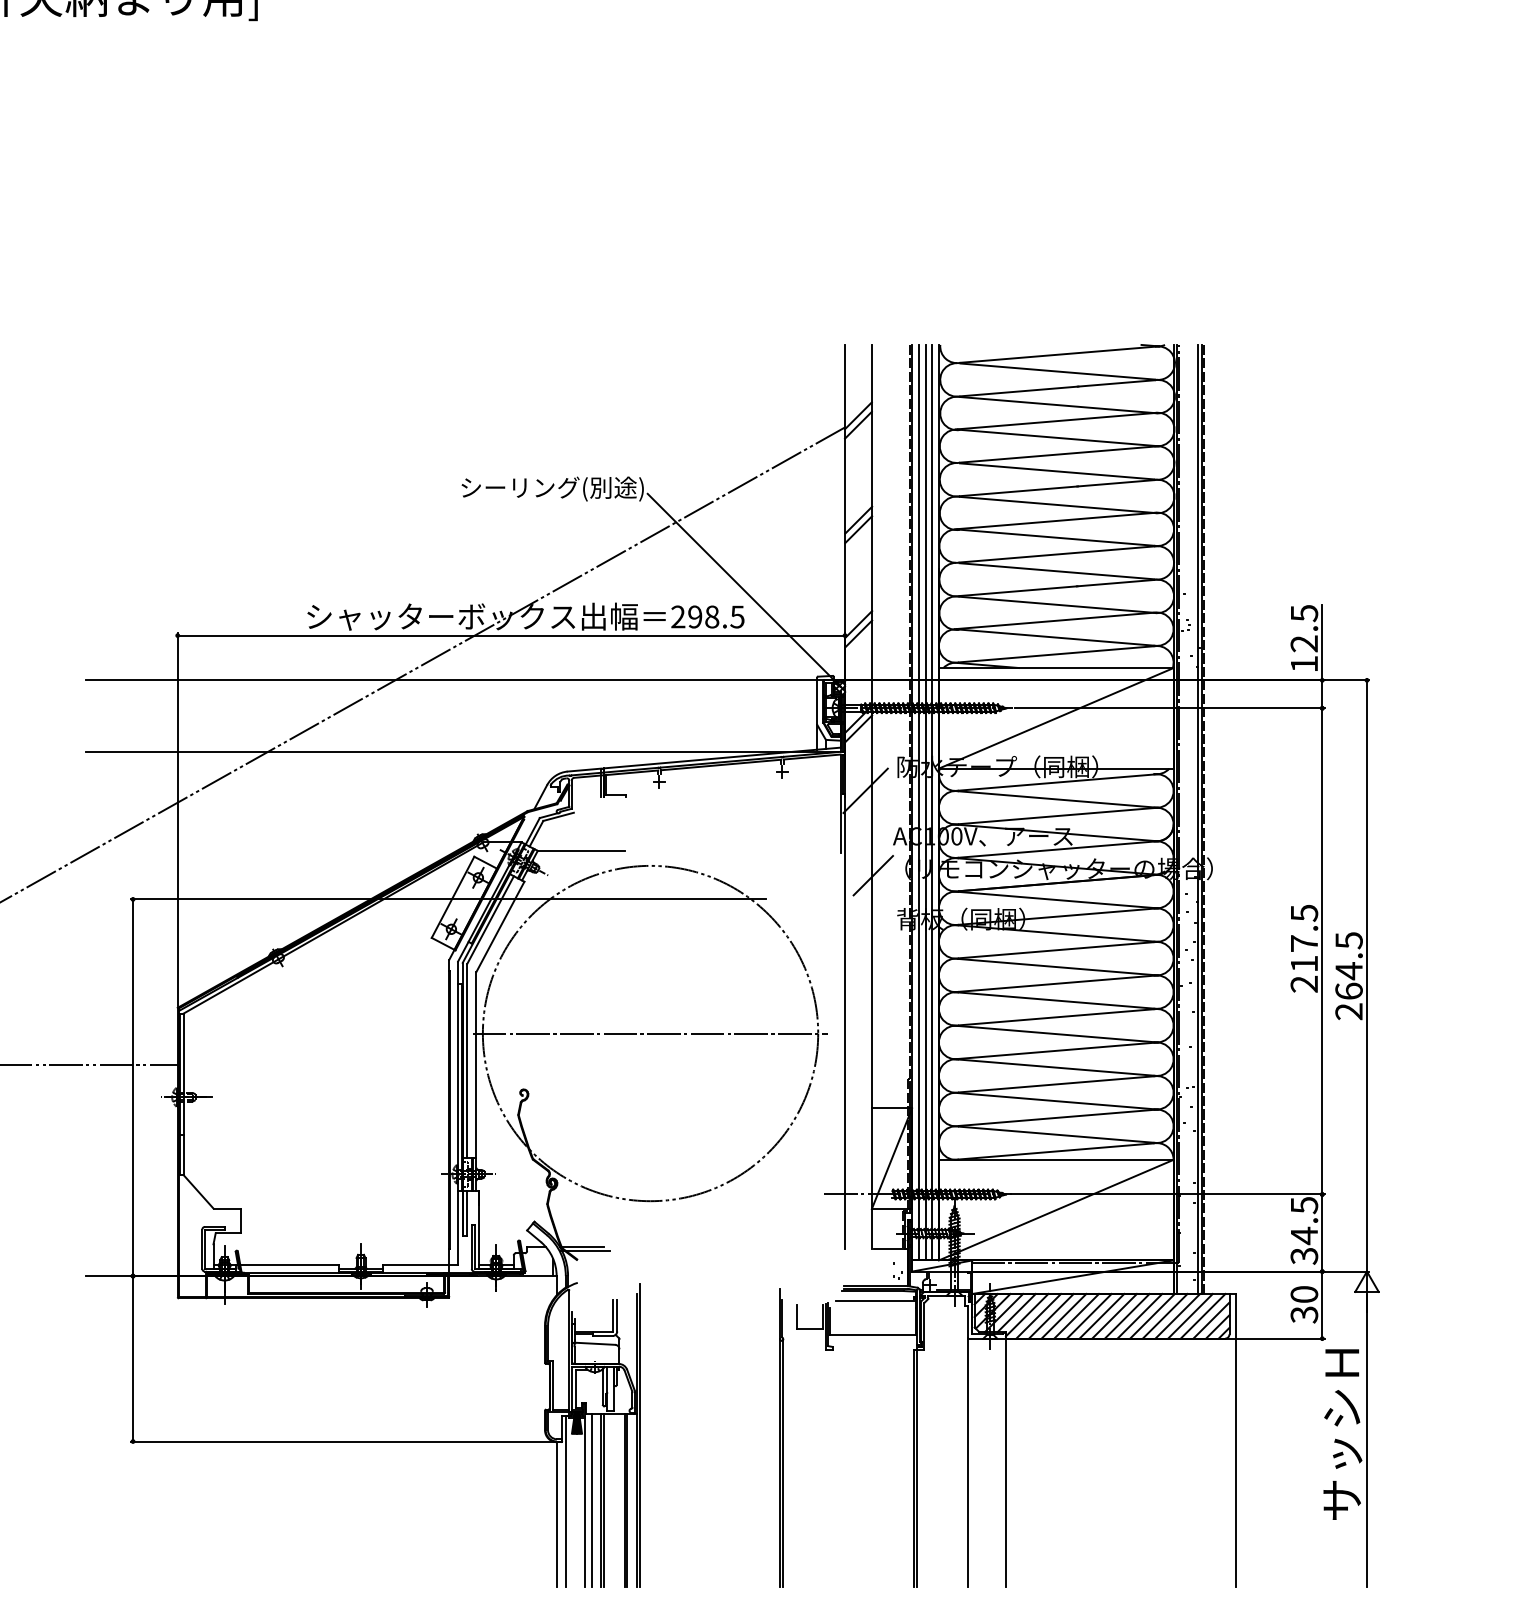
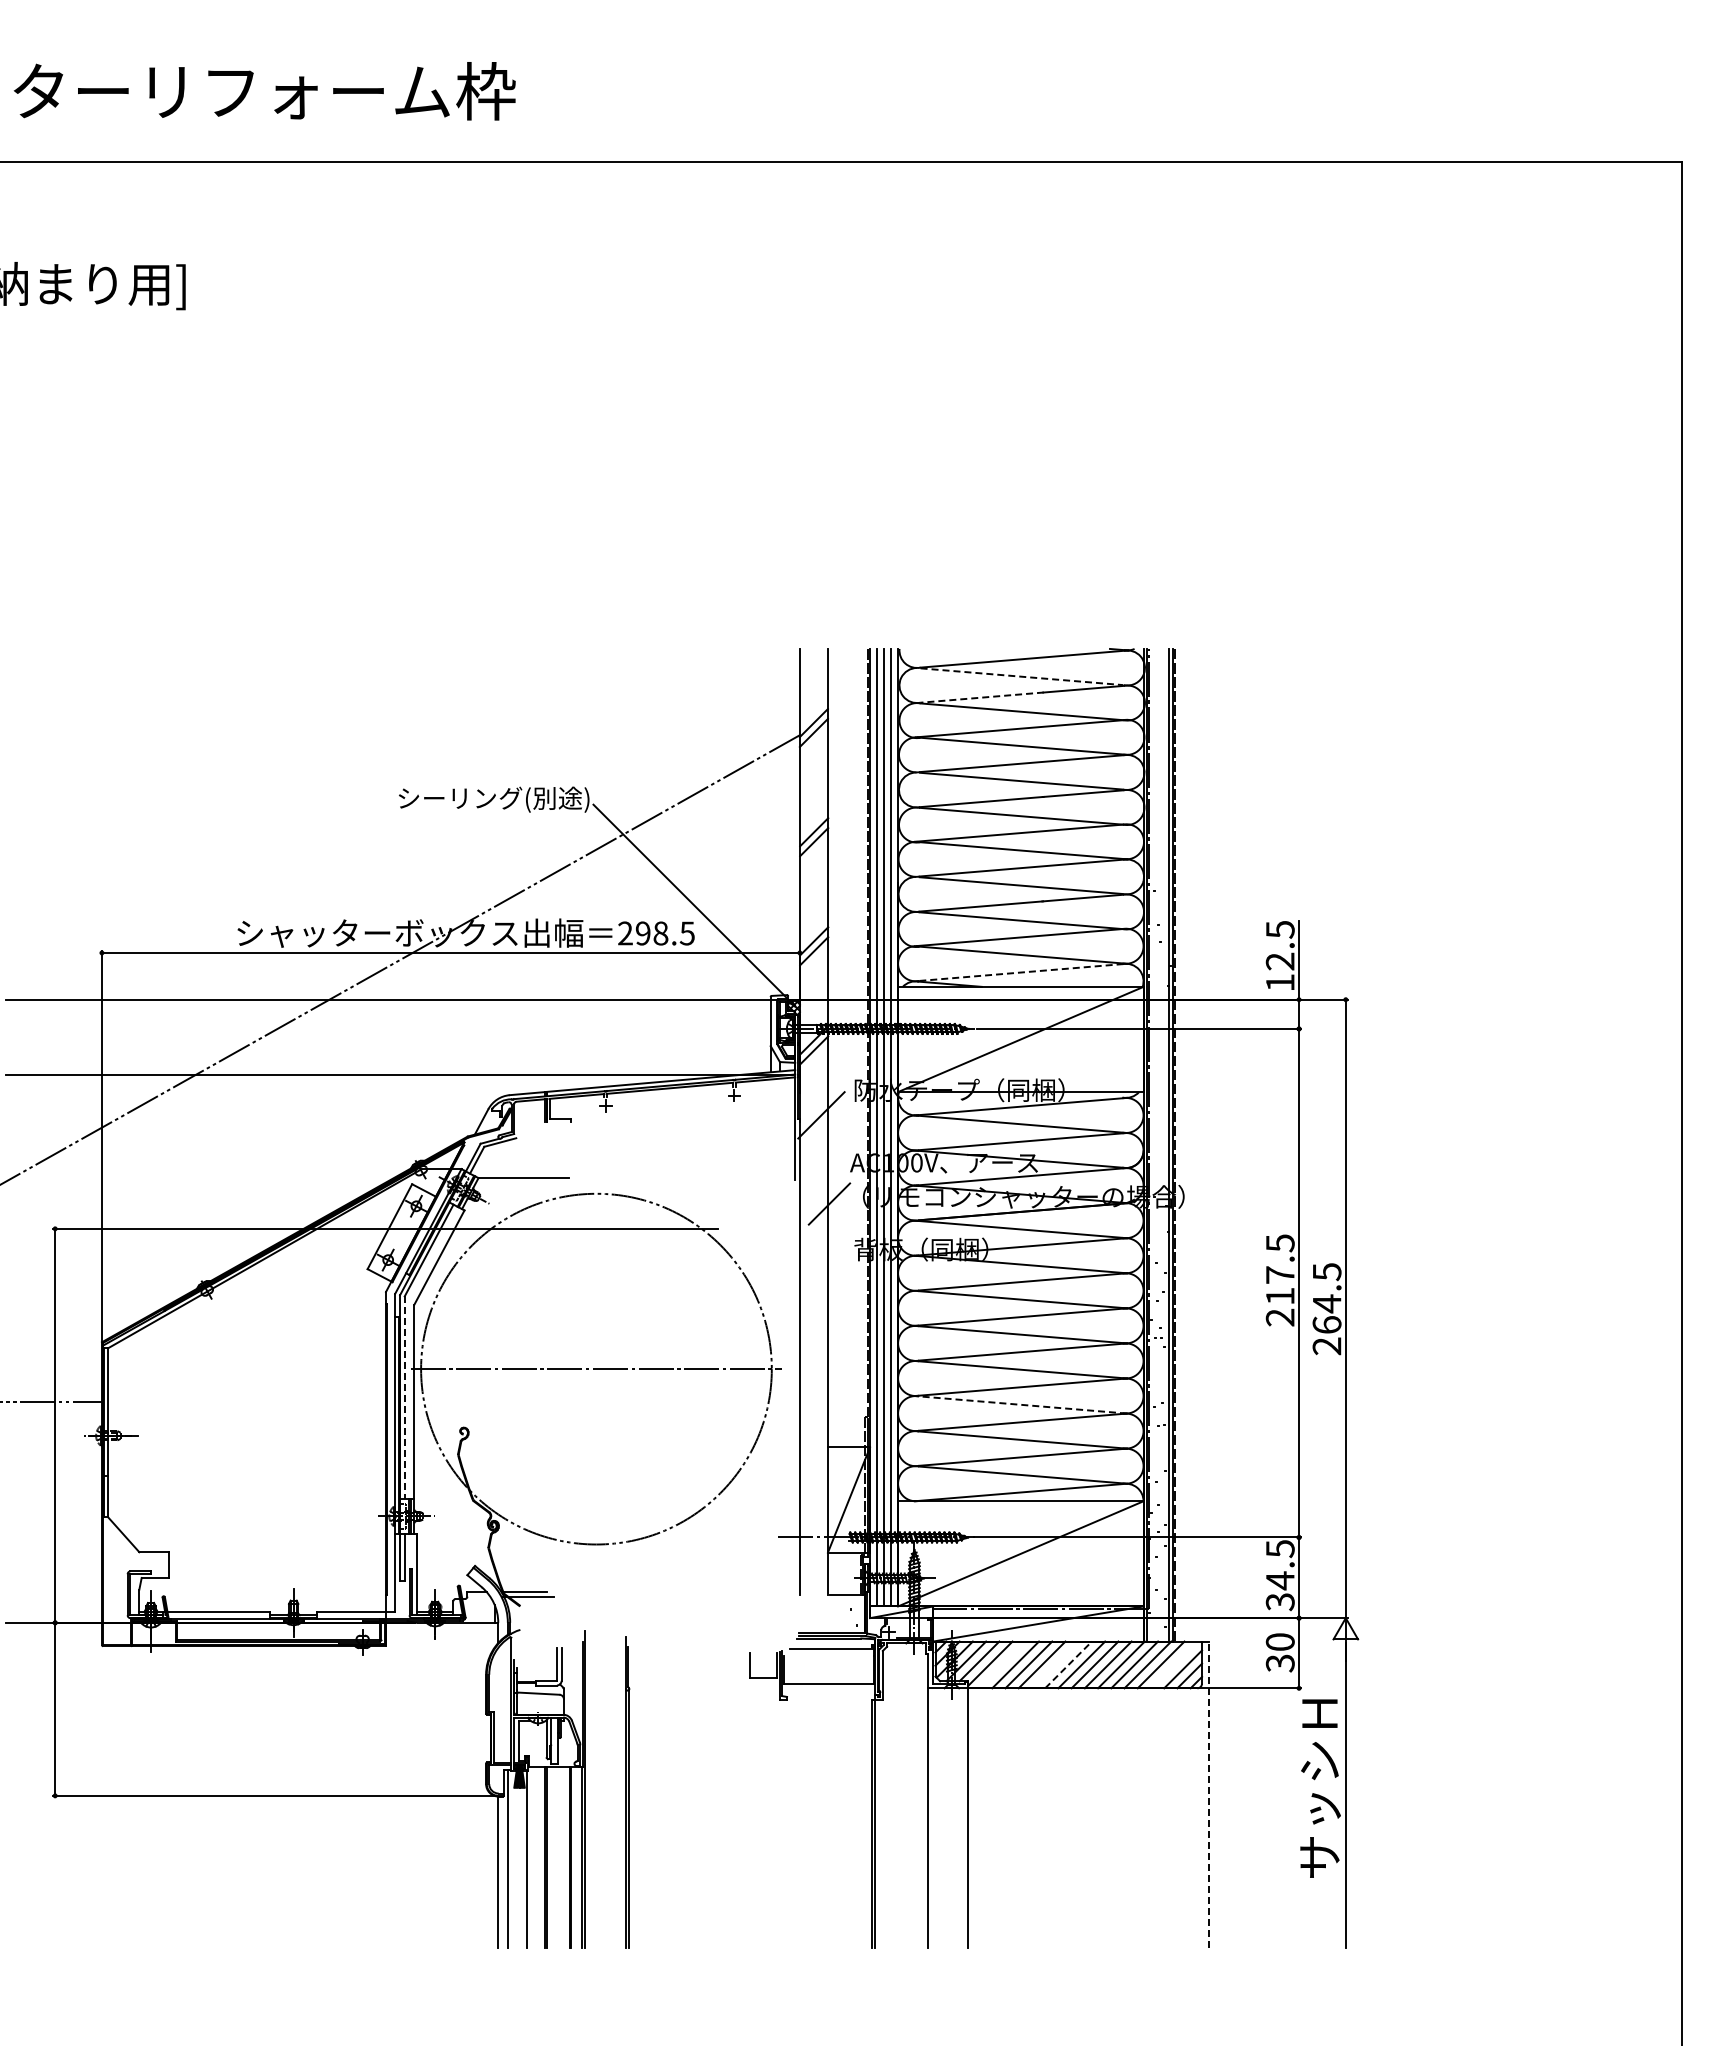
line: (1056, 371) -> (1021, 676), solid -> dashed
line: (1019, 391) -> (982, 697), solid -> dashed
line: (1058, 654) -> (1023, 972), solid -> dashed
line: (467, 1061) -> (404, 1398), solid -> dashed
line: (1055, 1067) -> (1020, 1404), solid -> dashed
line: (1038, 1315) -> (1002, 1664), removed
line: (1088, 1315) -> (1054, 1664), removed
line: (1101, 1315) -> (1068, 1664), solid -> dashed
line: (1203, 1315) -> (1174, 1664), removed
part: (781, 1438) -> (627, 1792), moved
line: (1236, 1440) -> (1209, 1794), solid -> dashed
line: (592, 1500) -> (535, 1857), removed

